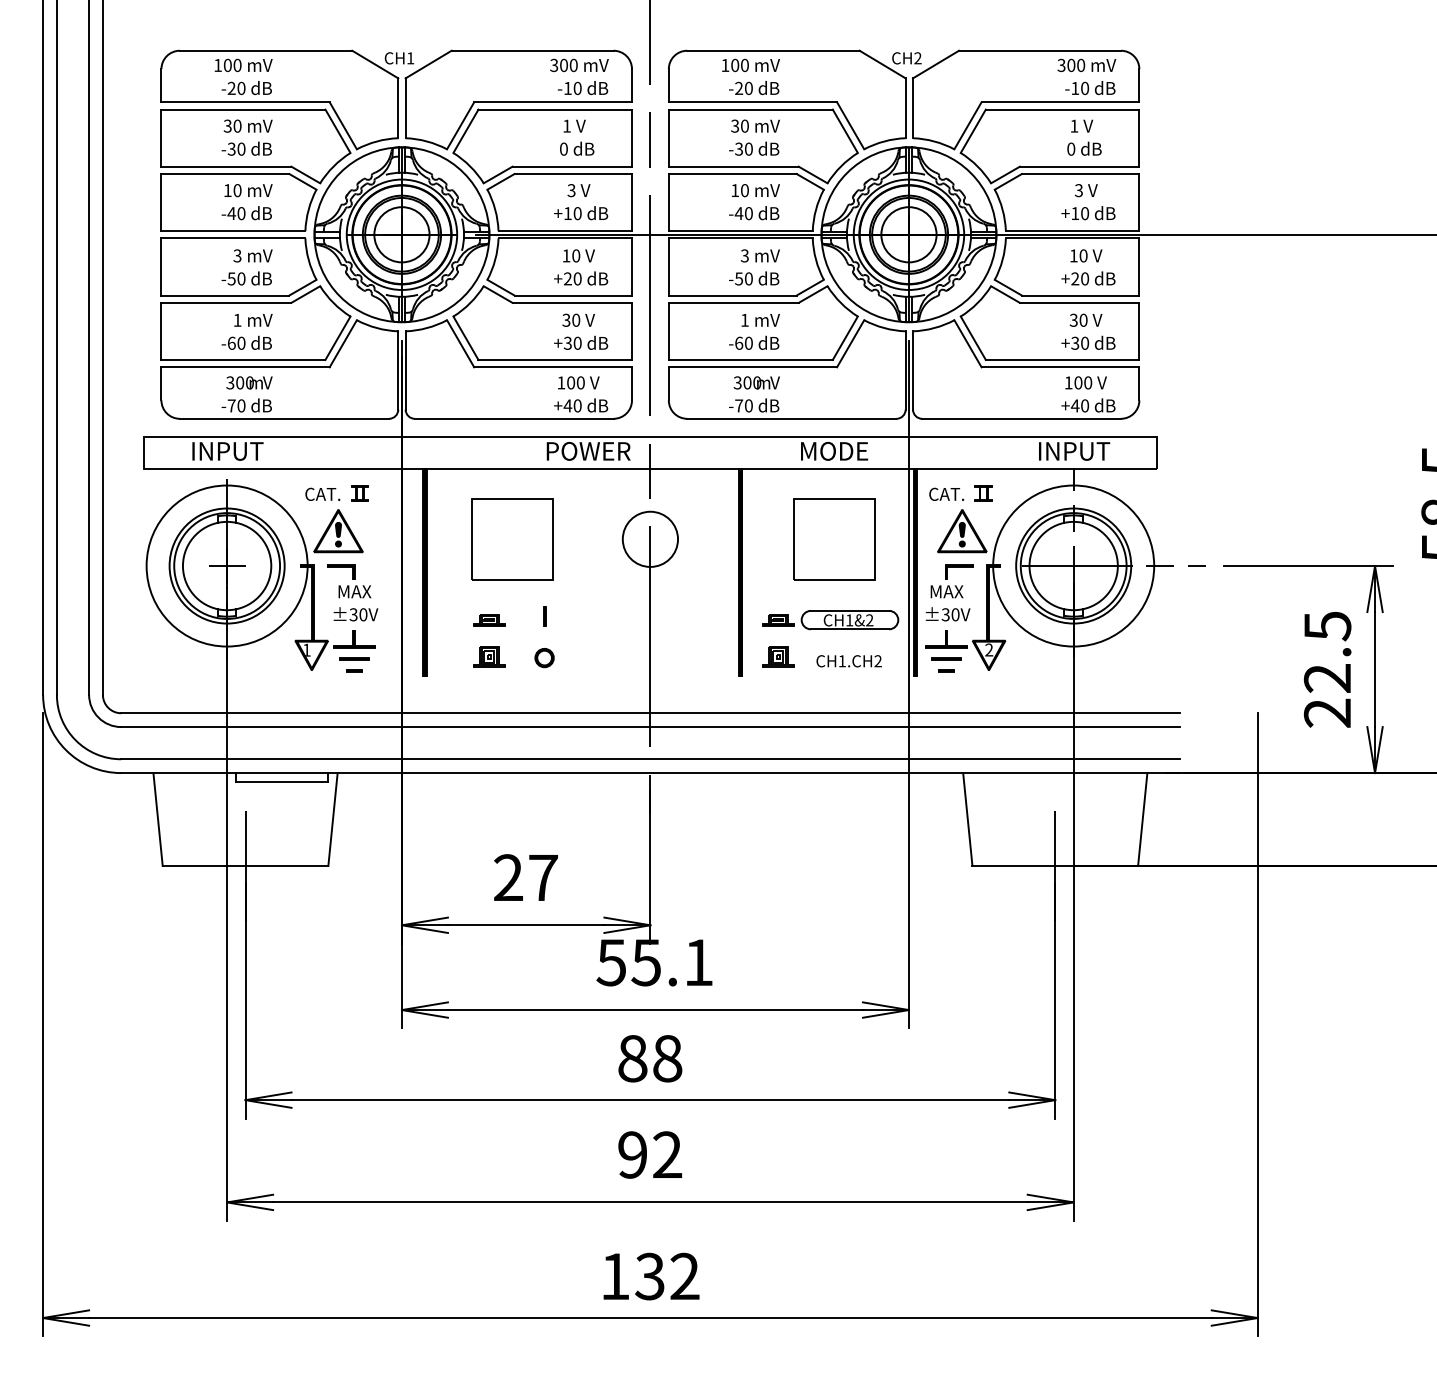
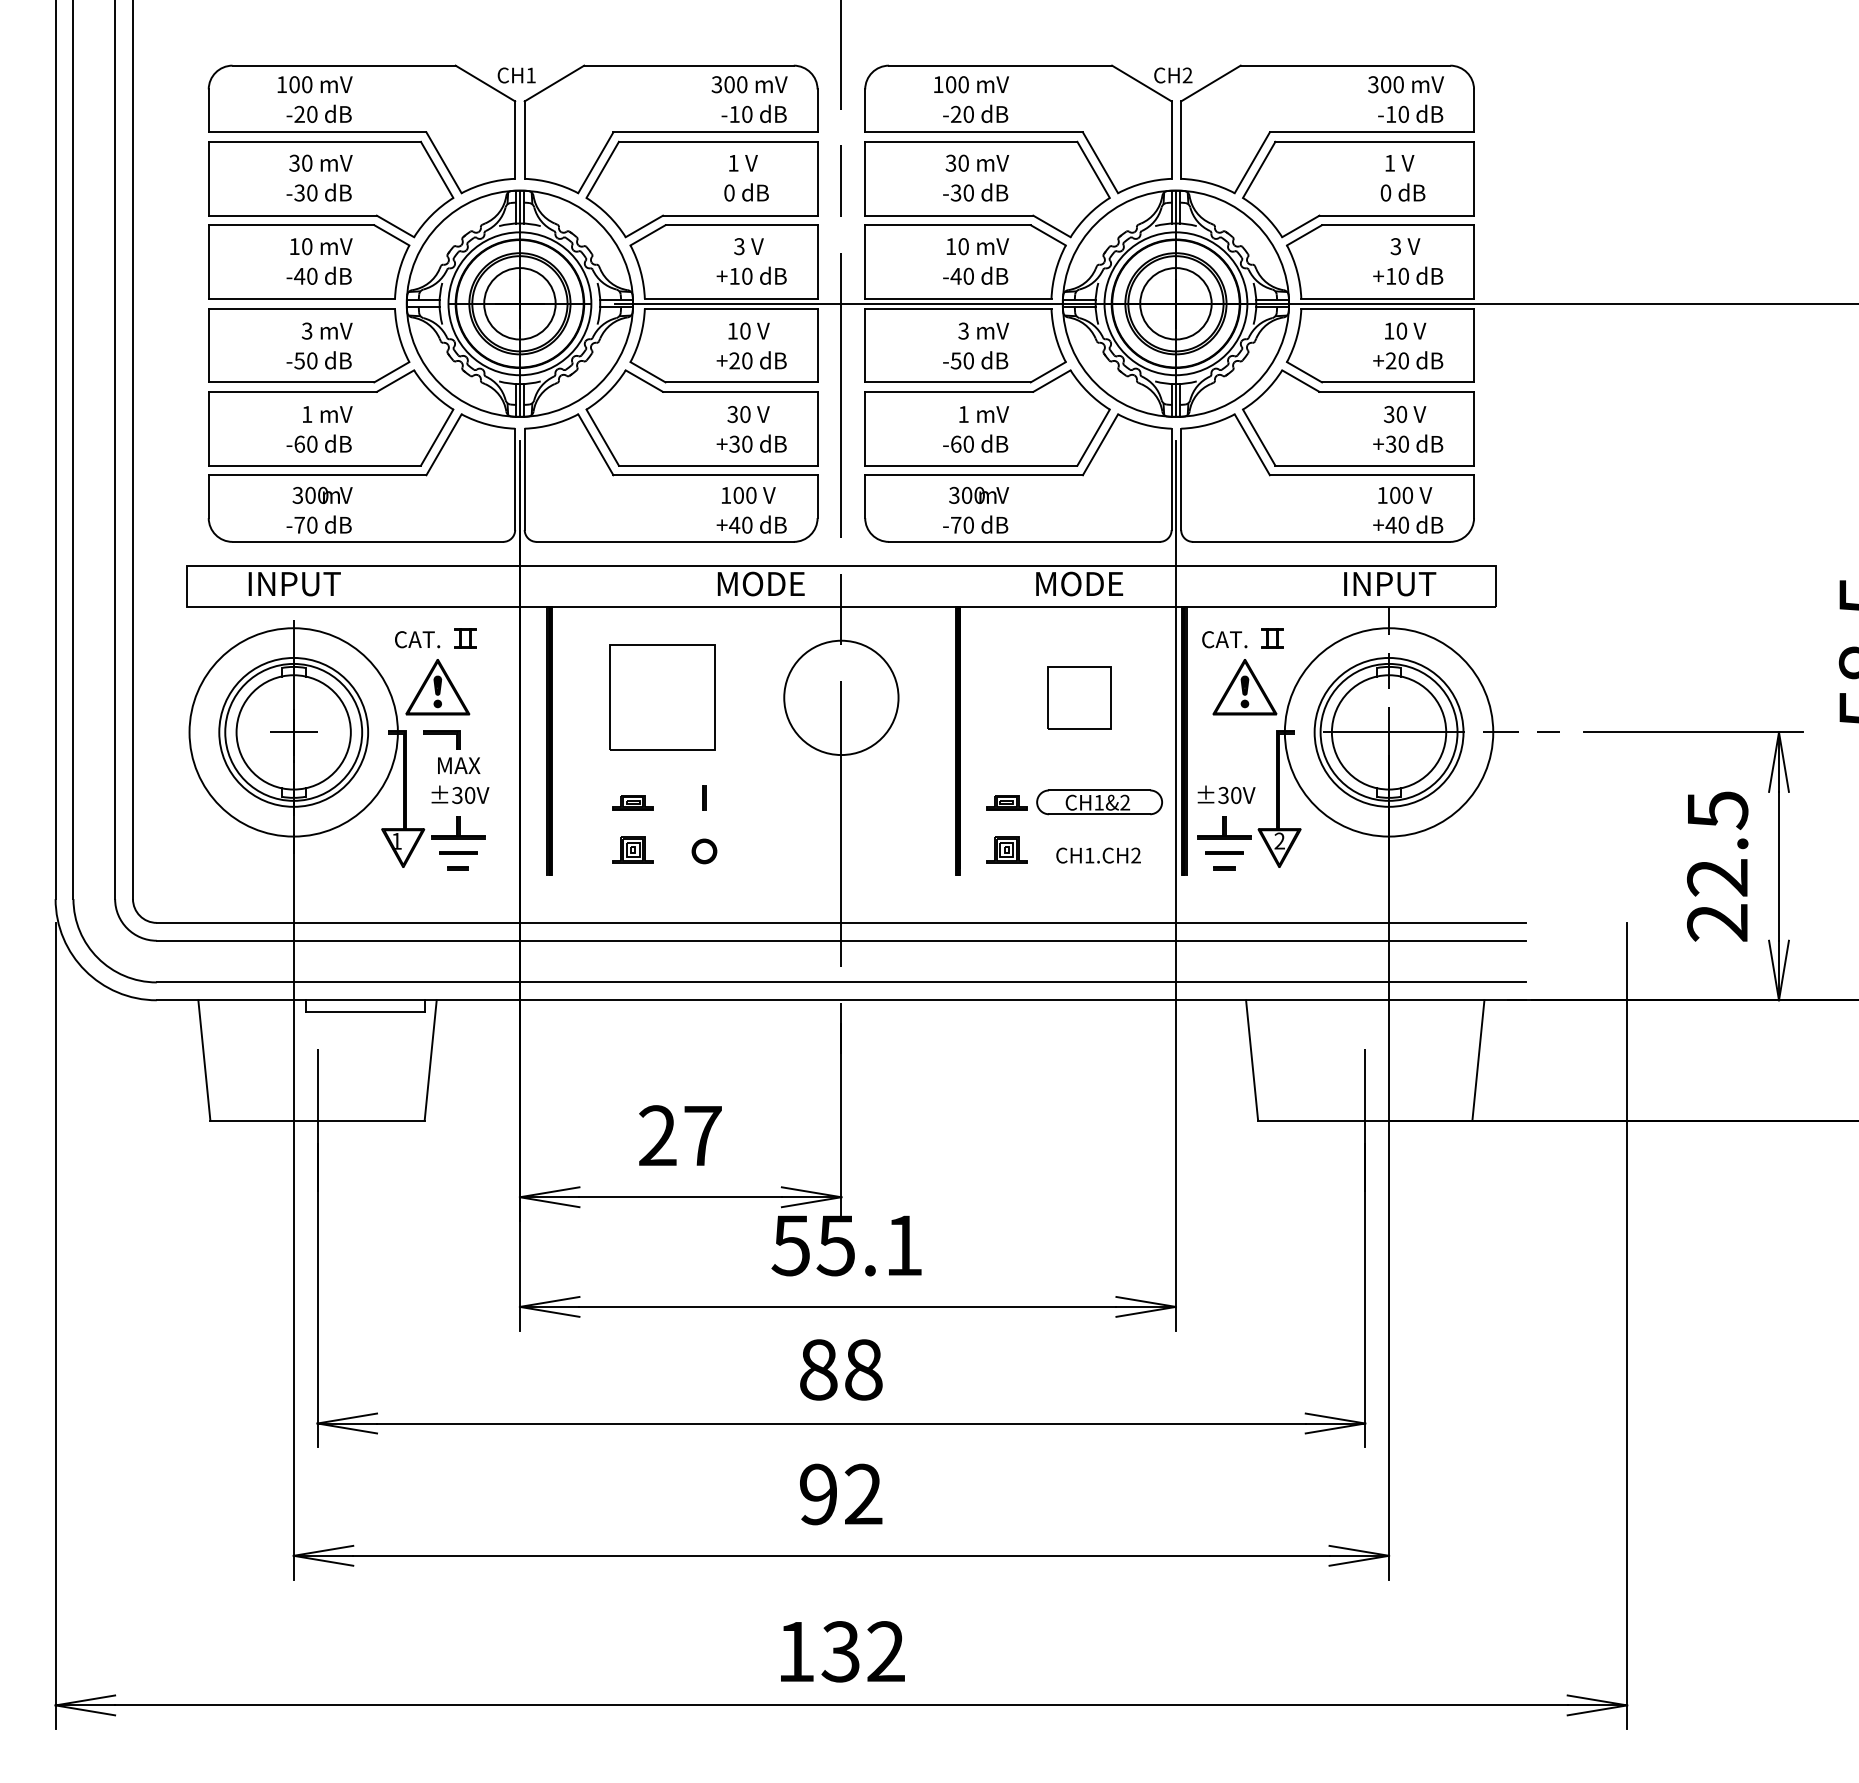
text: (588, 450) -> (761, 582), POWER -> MODE
circle: (650, 538) -> (841, 696), size x1.6
part: (834, 539) -> (1079, 698), size x0.6
part: (951, 581) -> (1230, 752), removed

